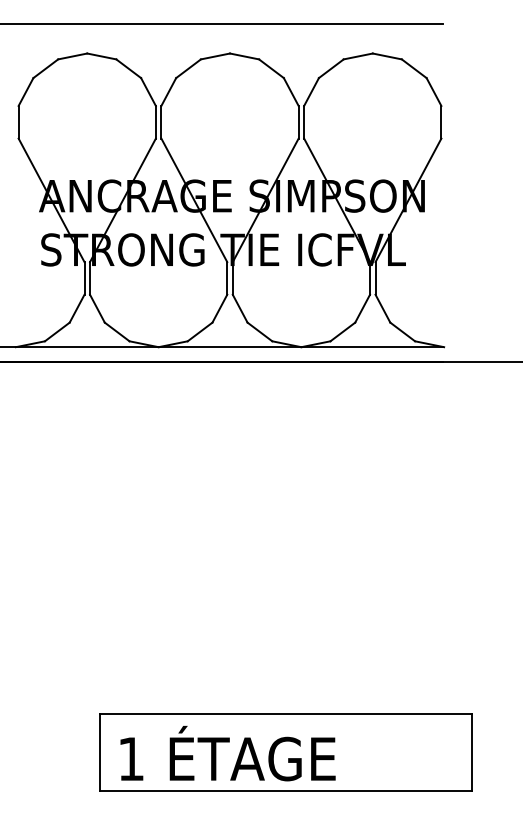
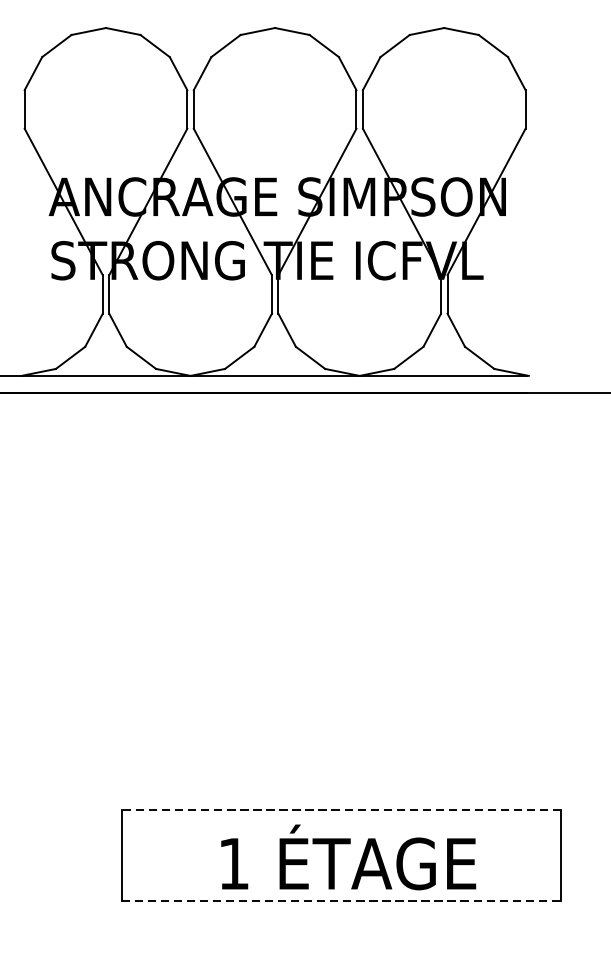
line: (286, 713) -> (342, 809), solid -> dashed
text: (227, 753) -> (347, 857), moved
line: (286, 790) -> (342, 901), solid -> dashed

